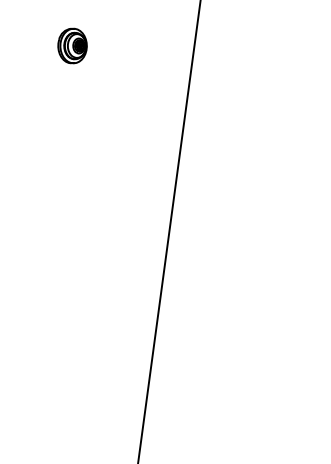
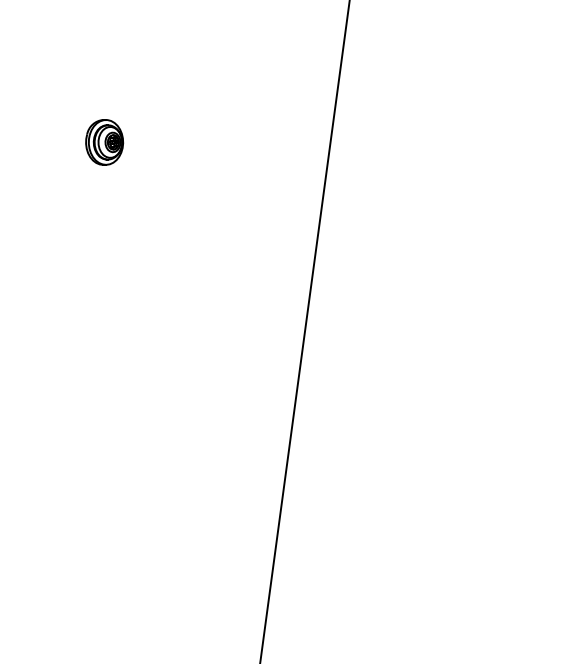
part: (72, 45) -> (104, 141), size x0.7

